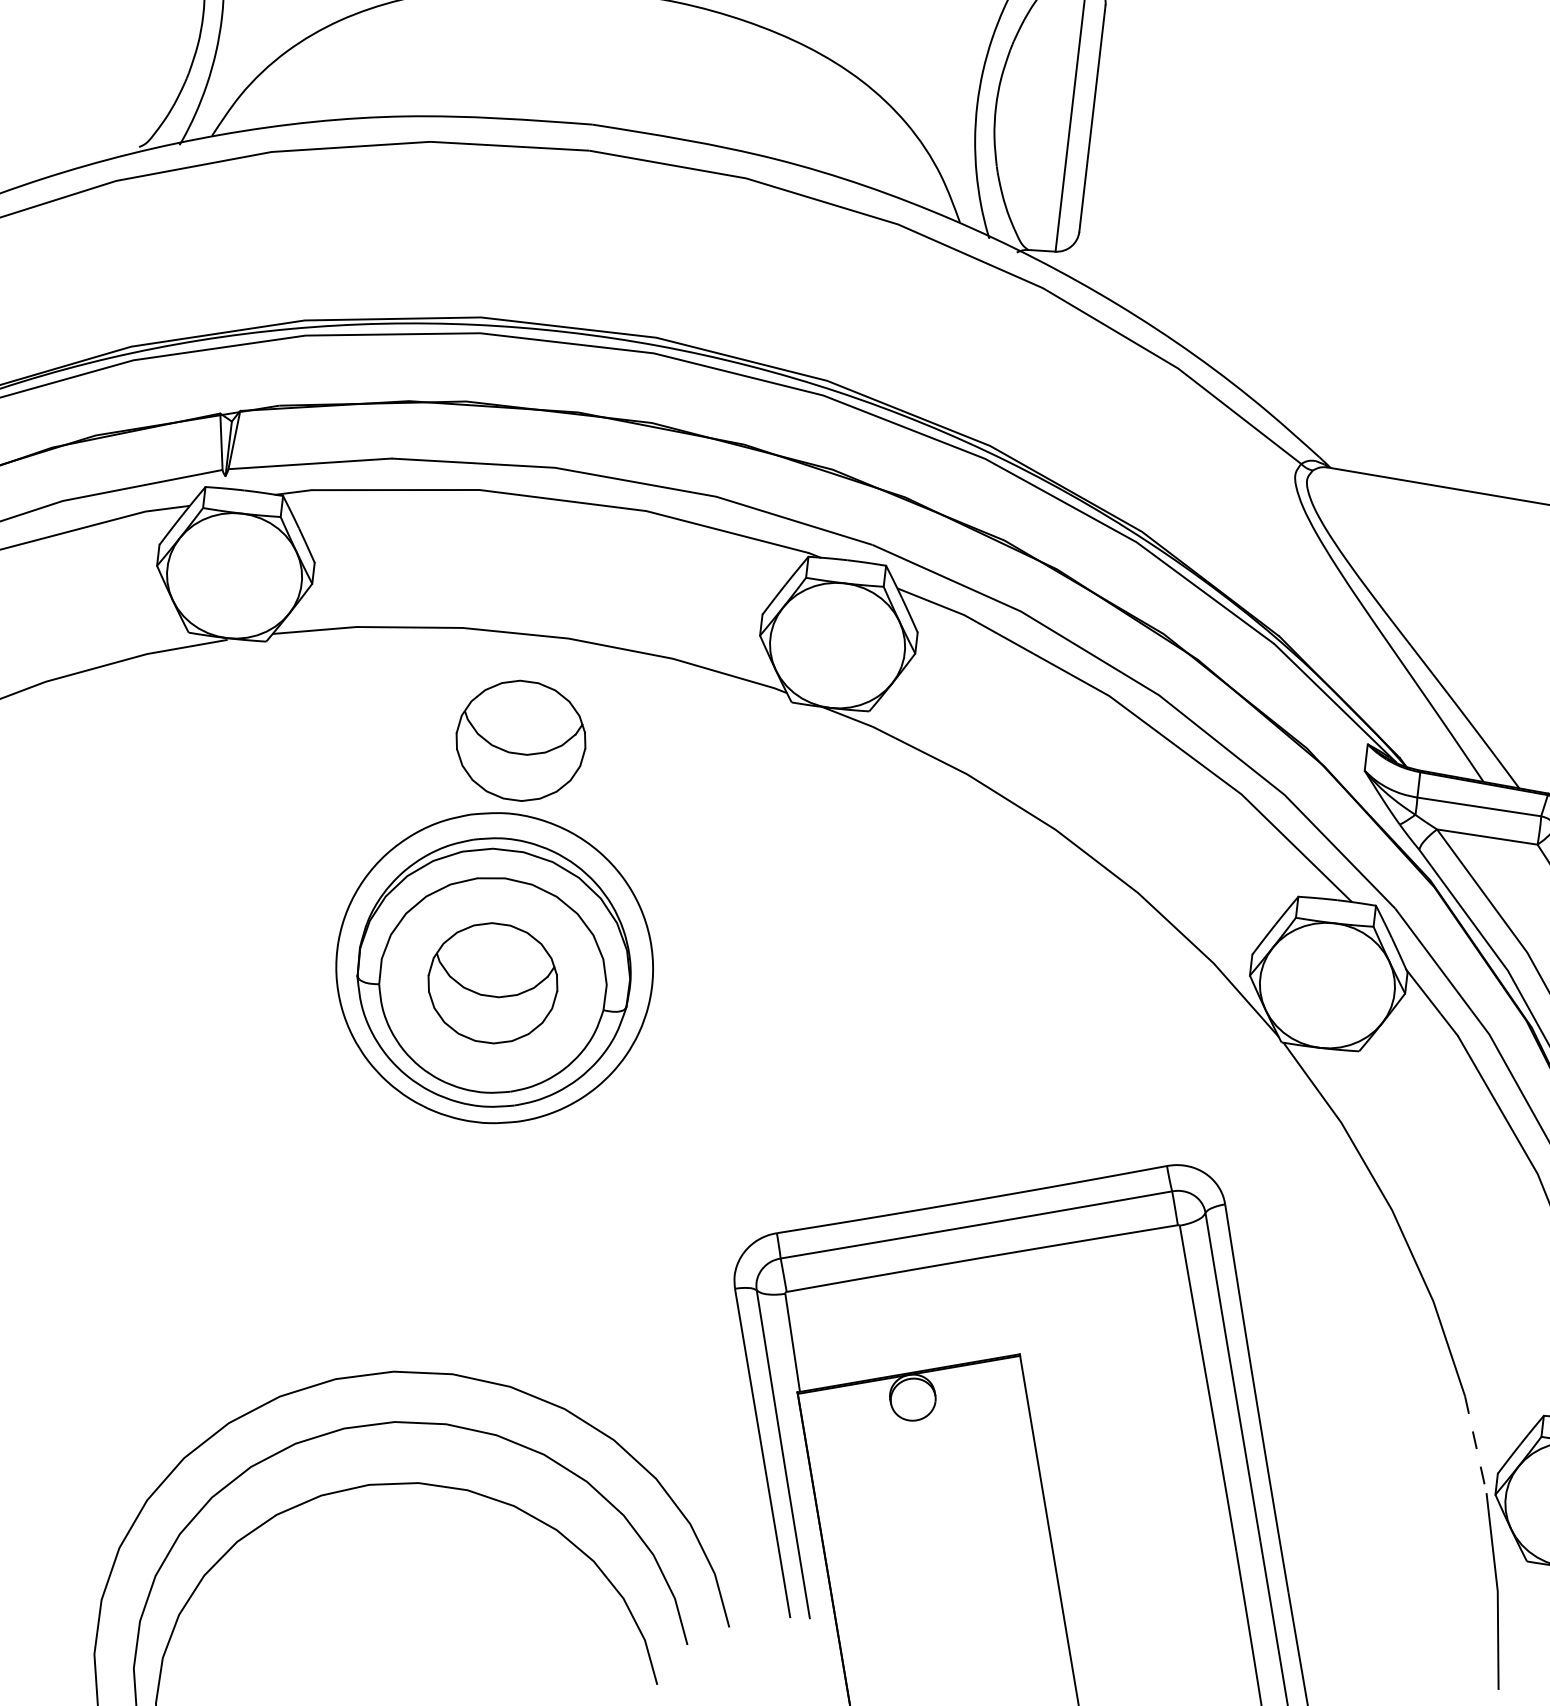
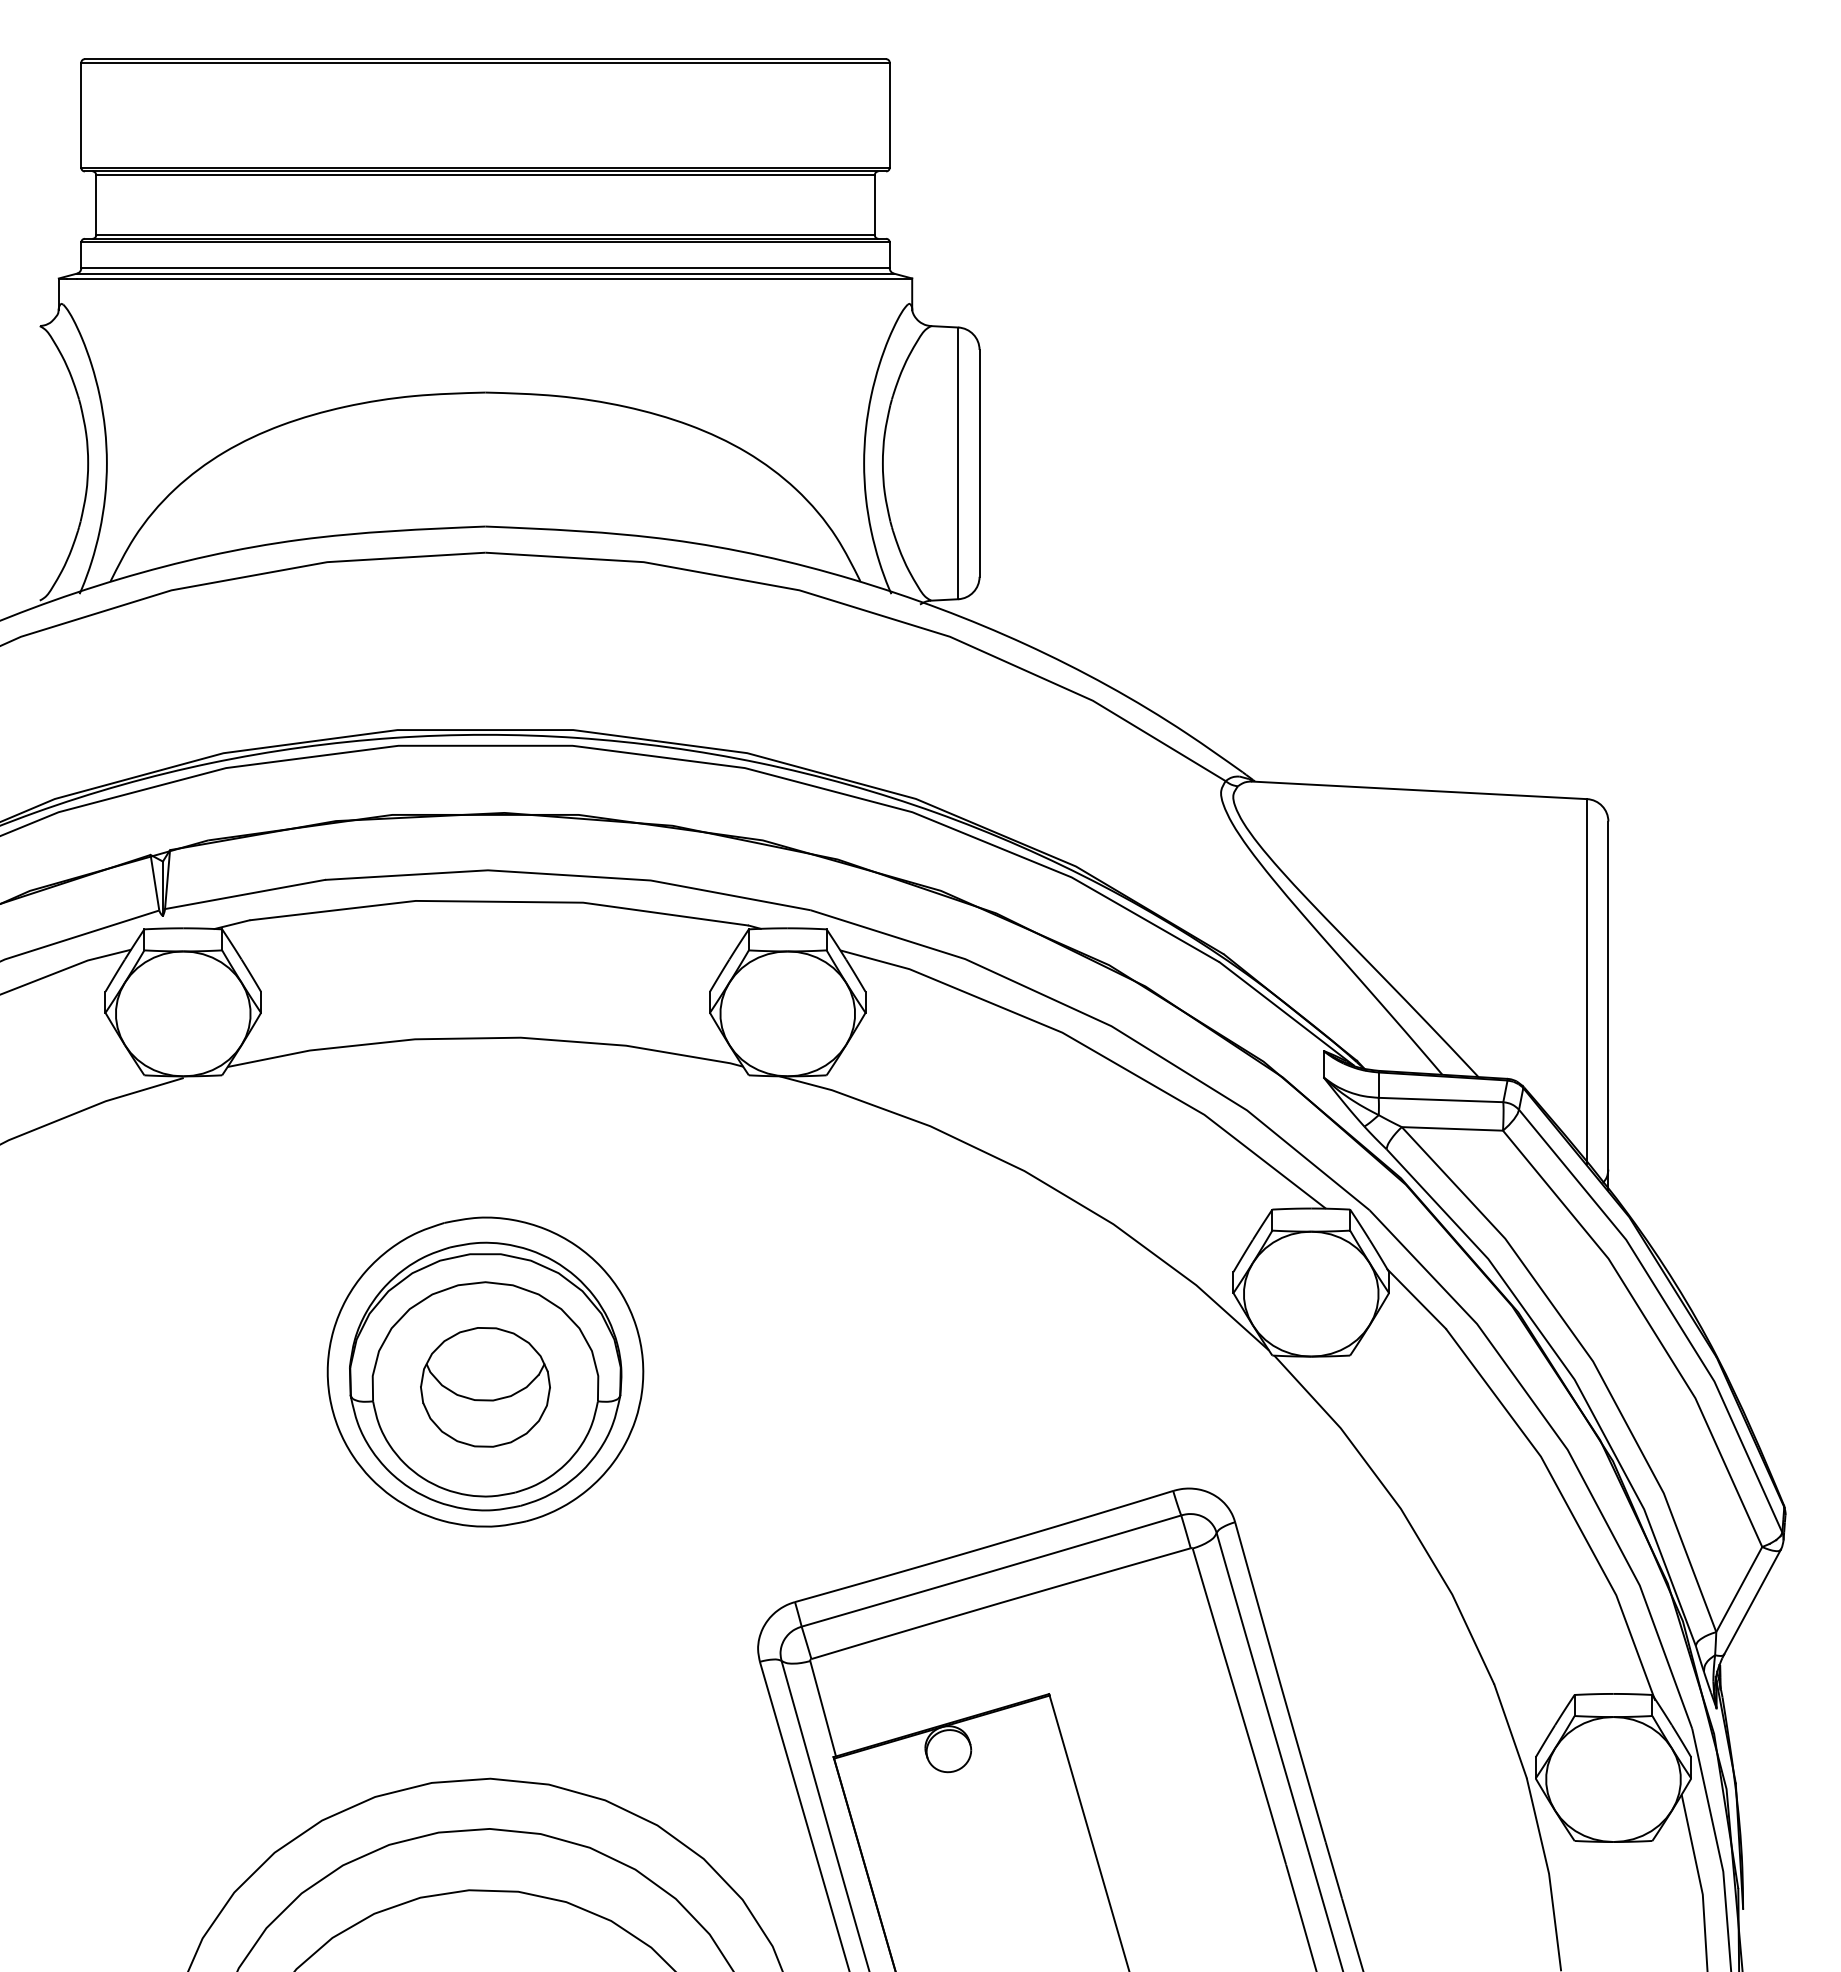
part: (520, 741) -> (485, 1144), removed
line: (1475, 1444) -> (1510, 1731), dashed -> solid

